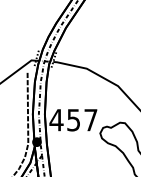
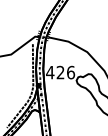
text: (81, 119) -> (65, 72), 457 -> 426

